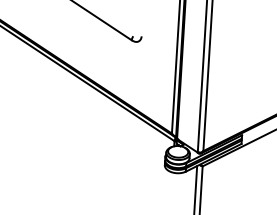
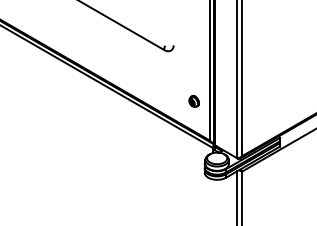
part: (158, 92) -> (193, 100), added

